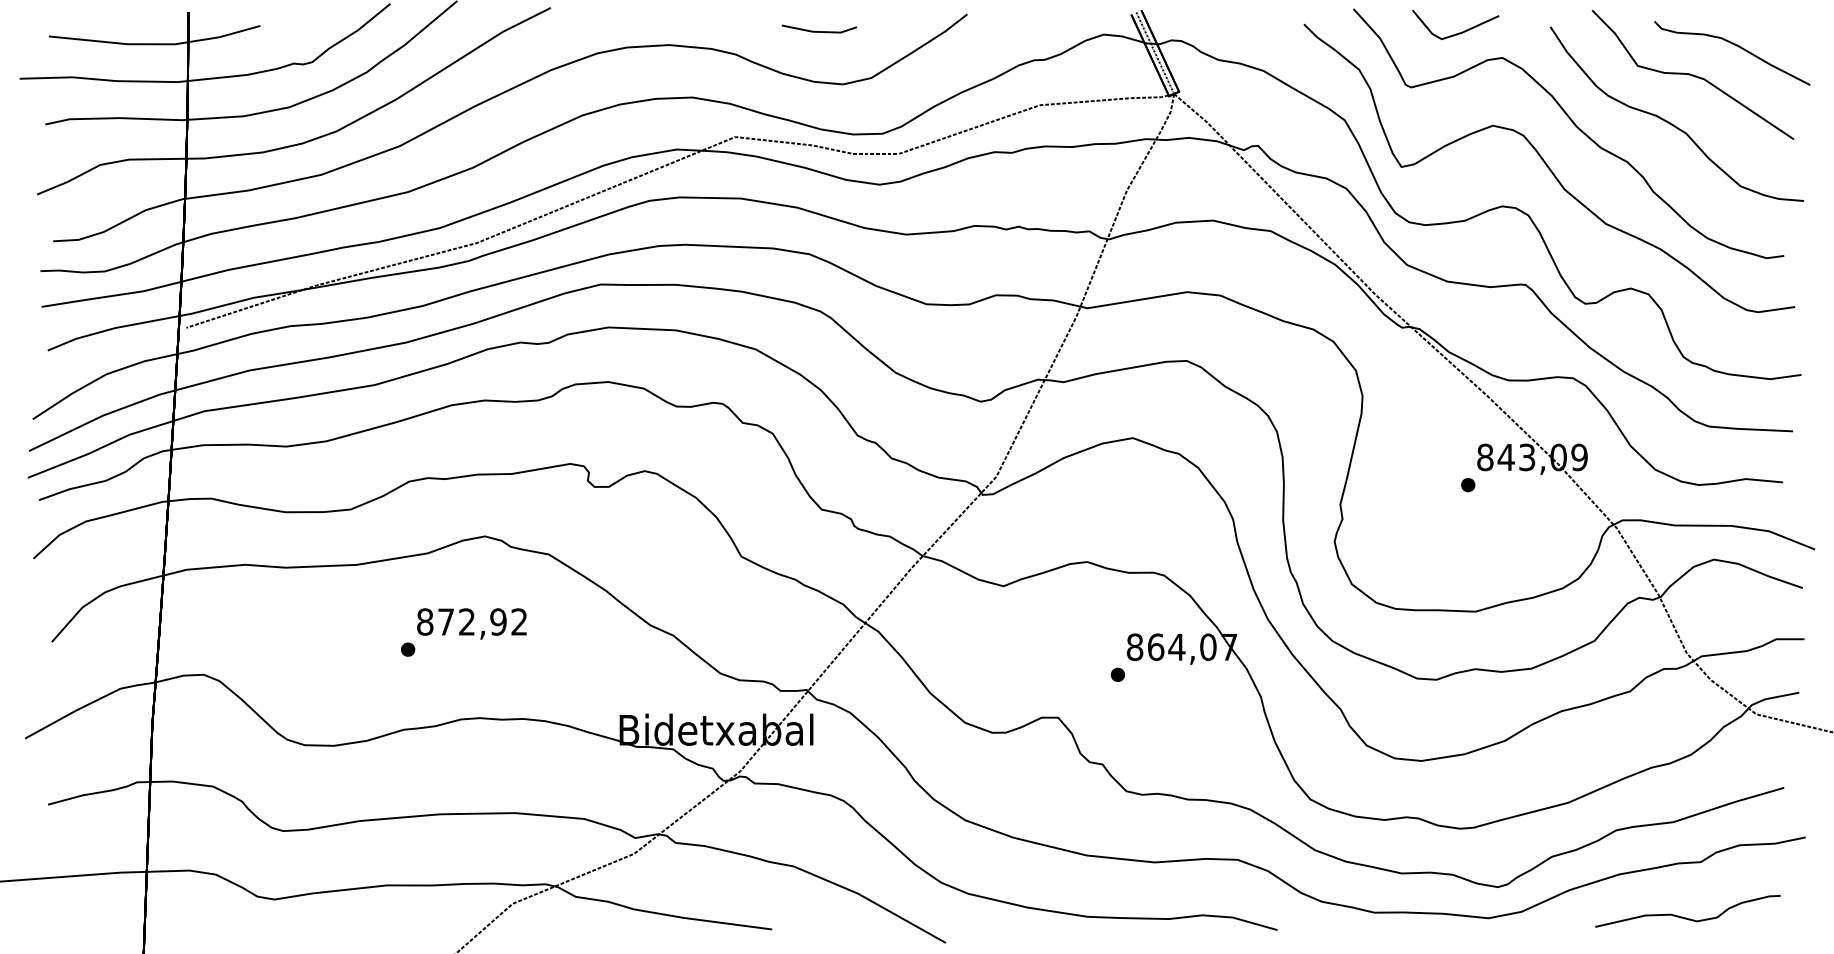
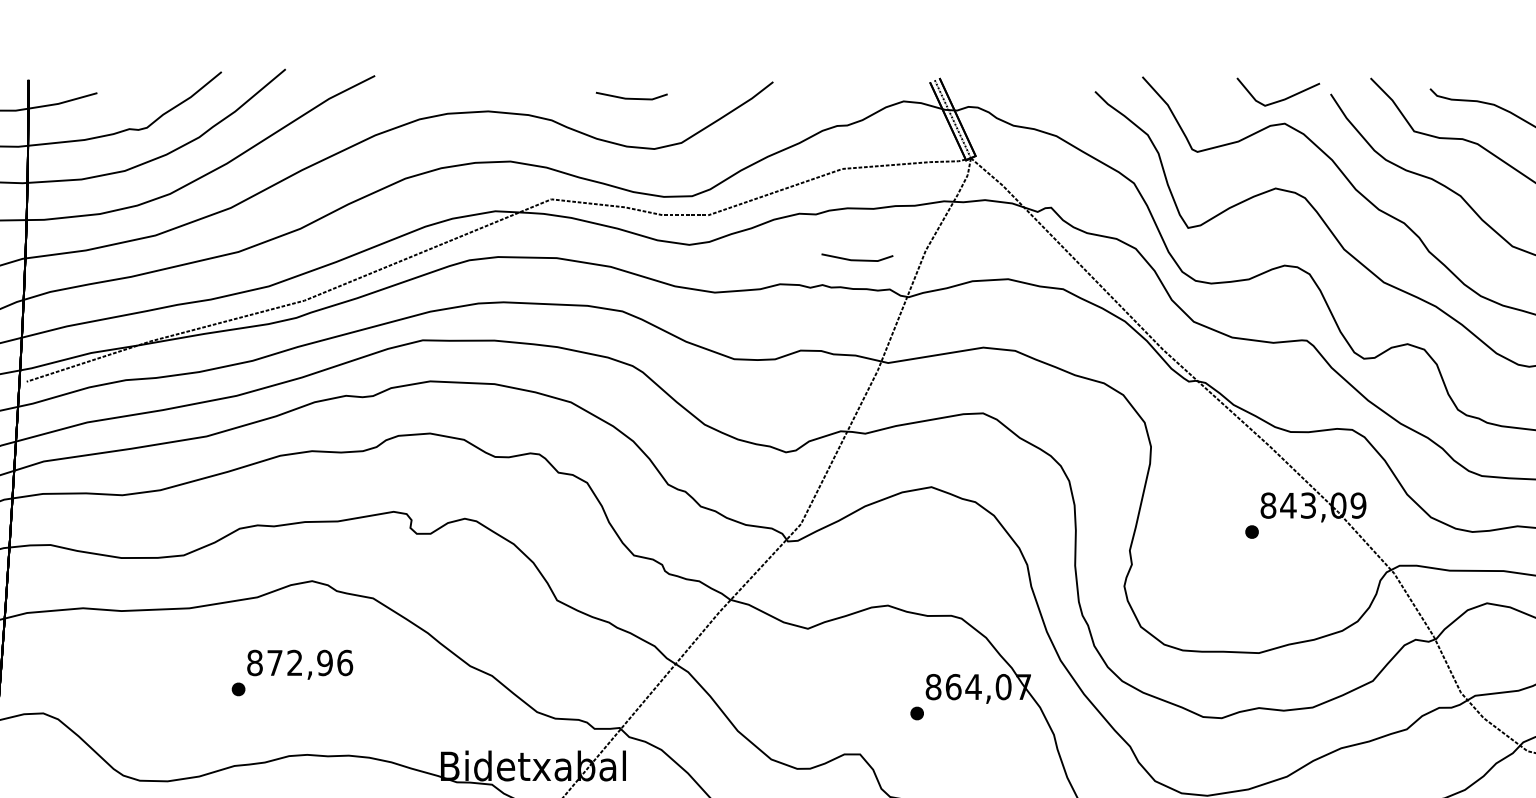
line: (1458, 32) -> (1281, 99), moved
line: (1054, 200) -> (856, 259), added
text: (519, 621) -> (345, 662), 872,92 -> 872,96

